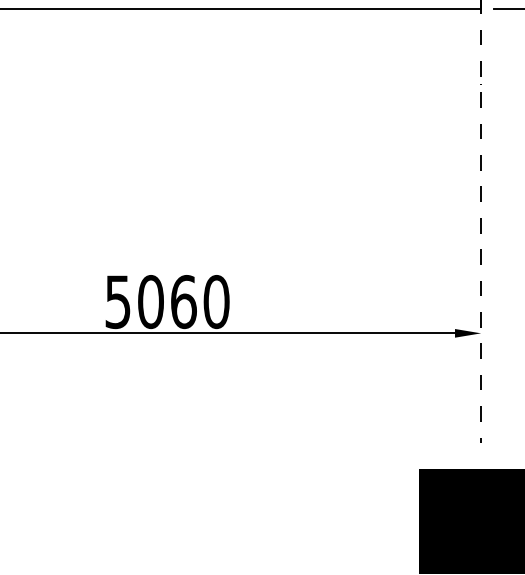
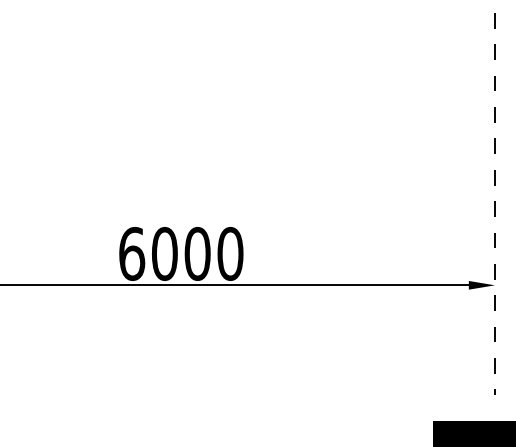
text: (150, 302) -> (164, 254), 5060 -> 6000

